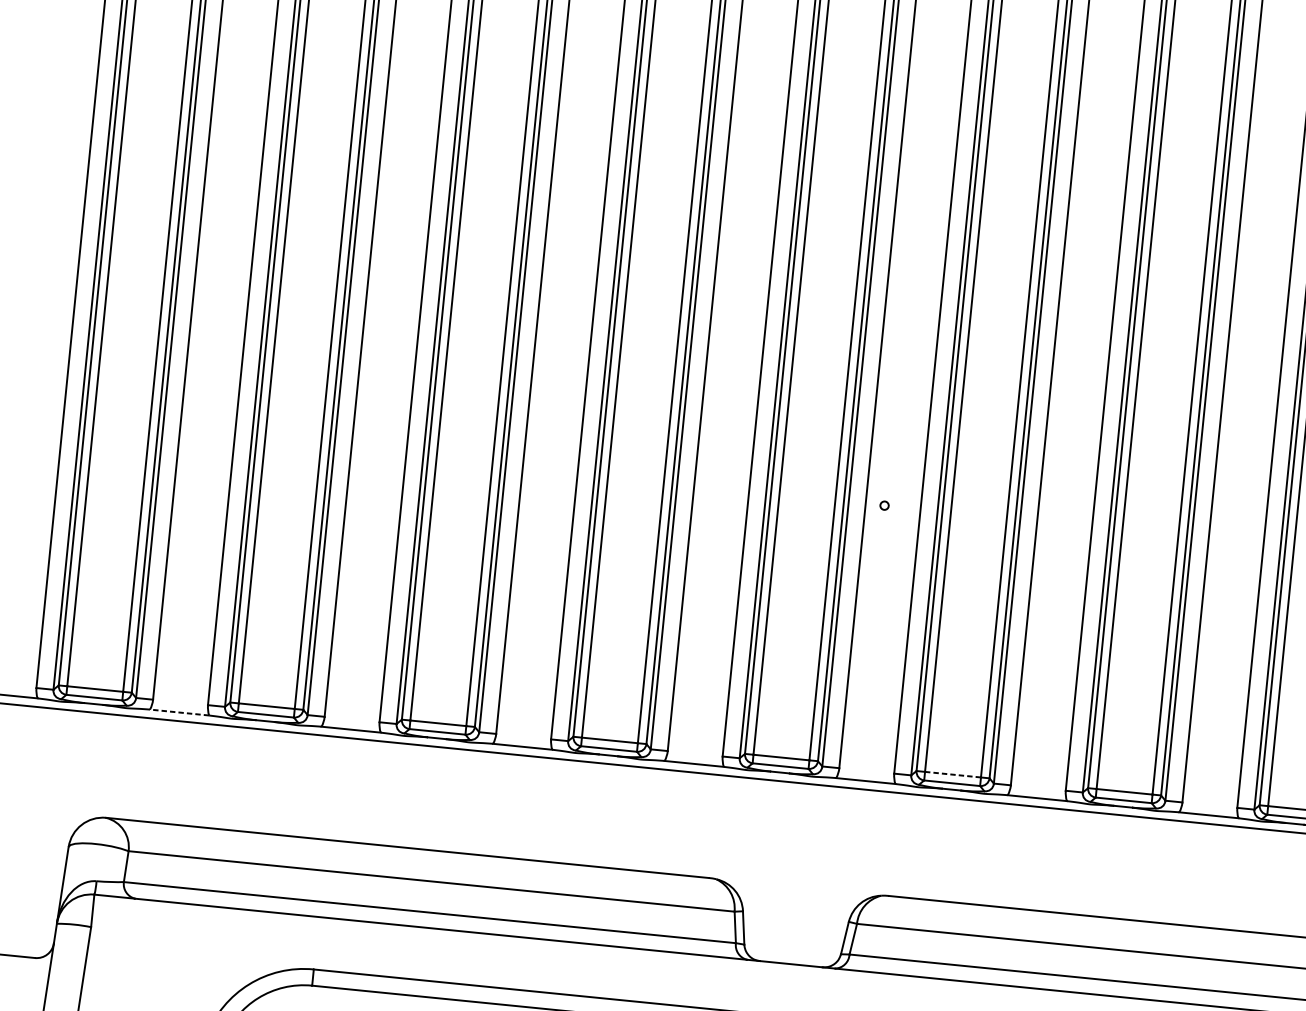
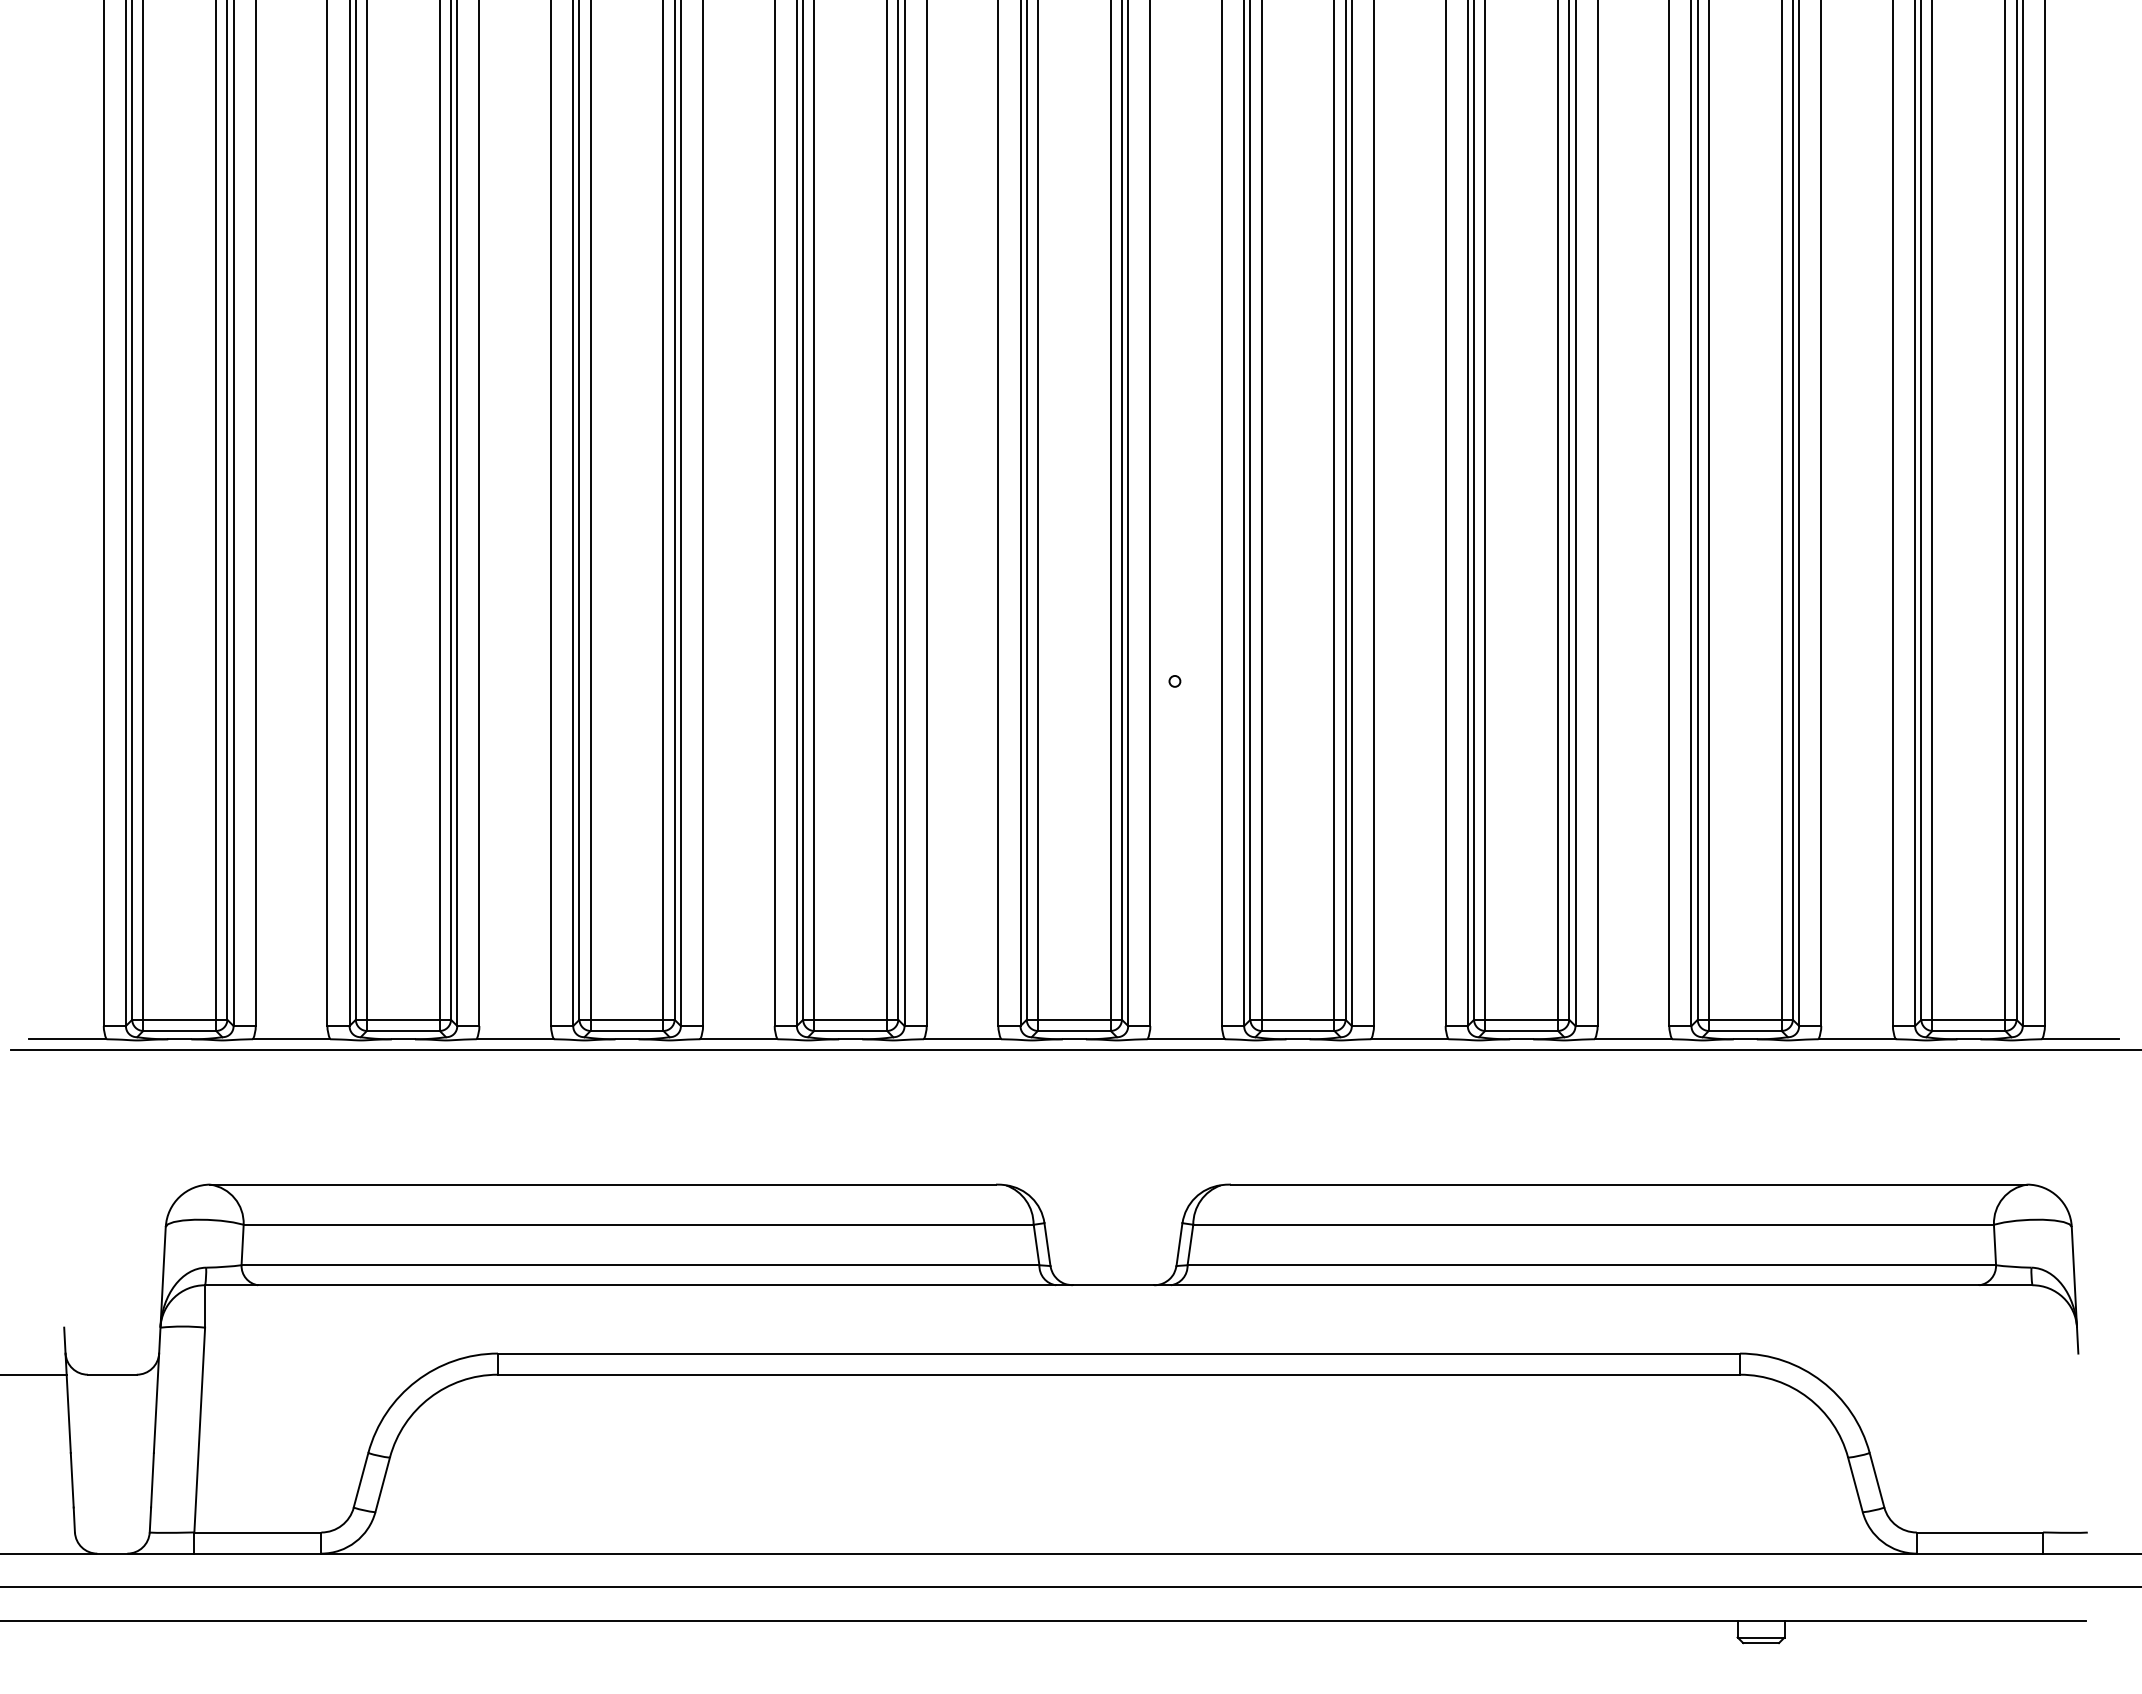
line: (179, 712) -> (291, 1039), dashed -> solid
line: (952, 774) -> (1297, 1019), dashed -> solid

